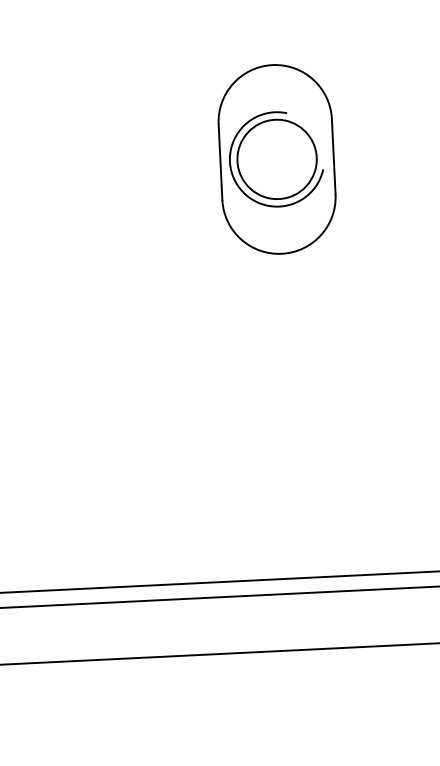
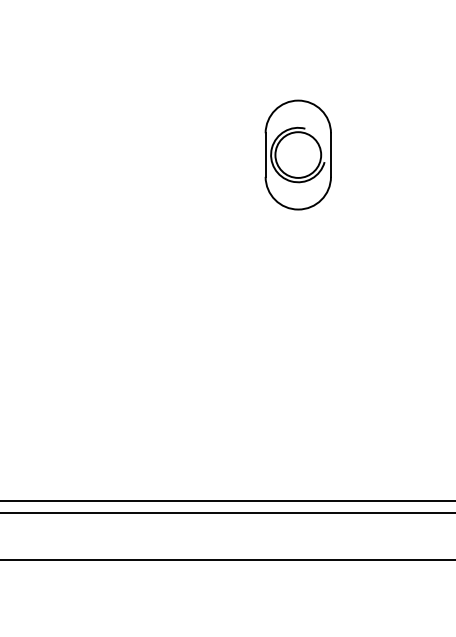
part: (275, 158) -> (297, 154), size x0.7

